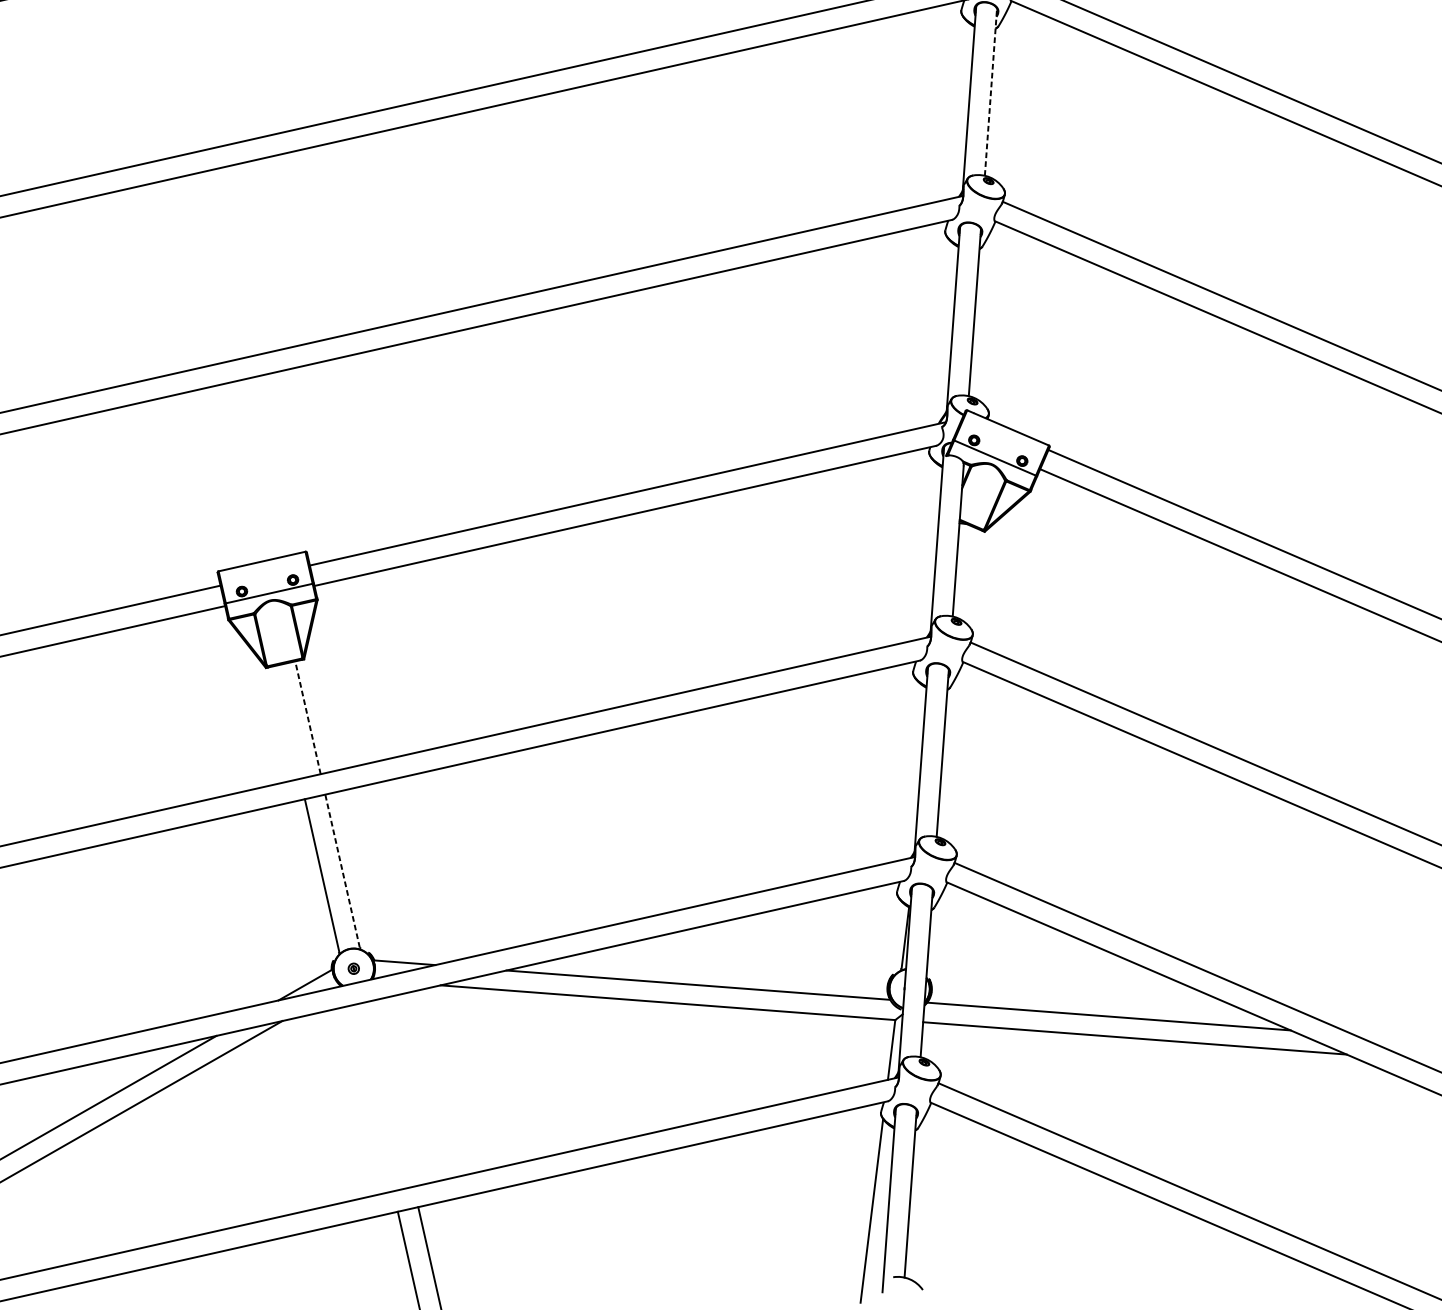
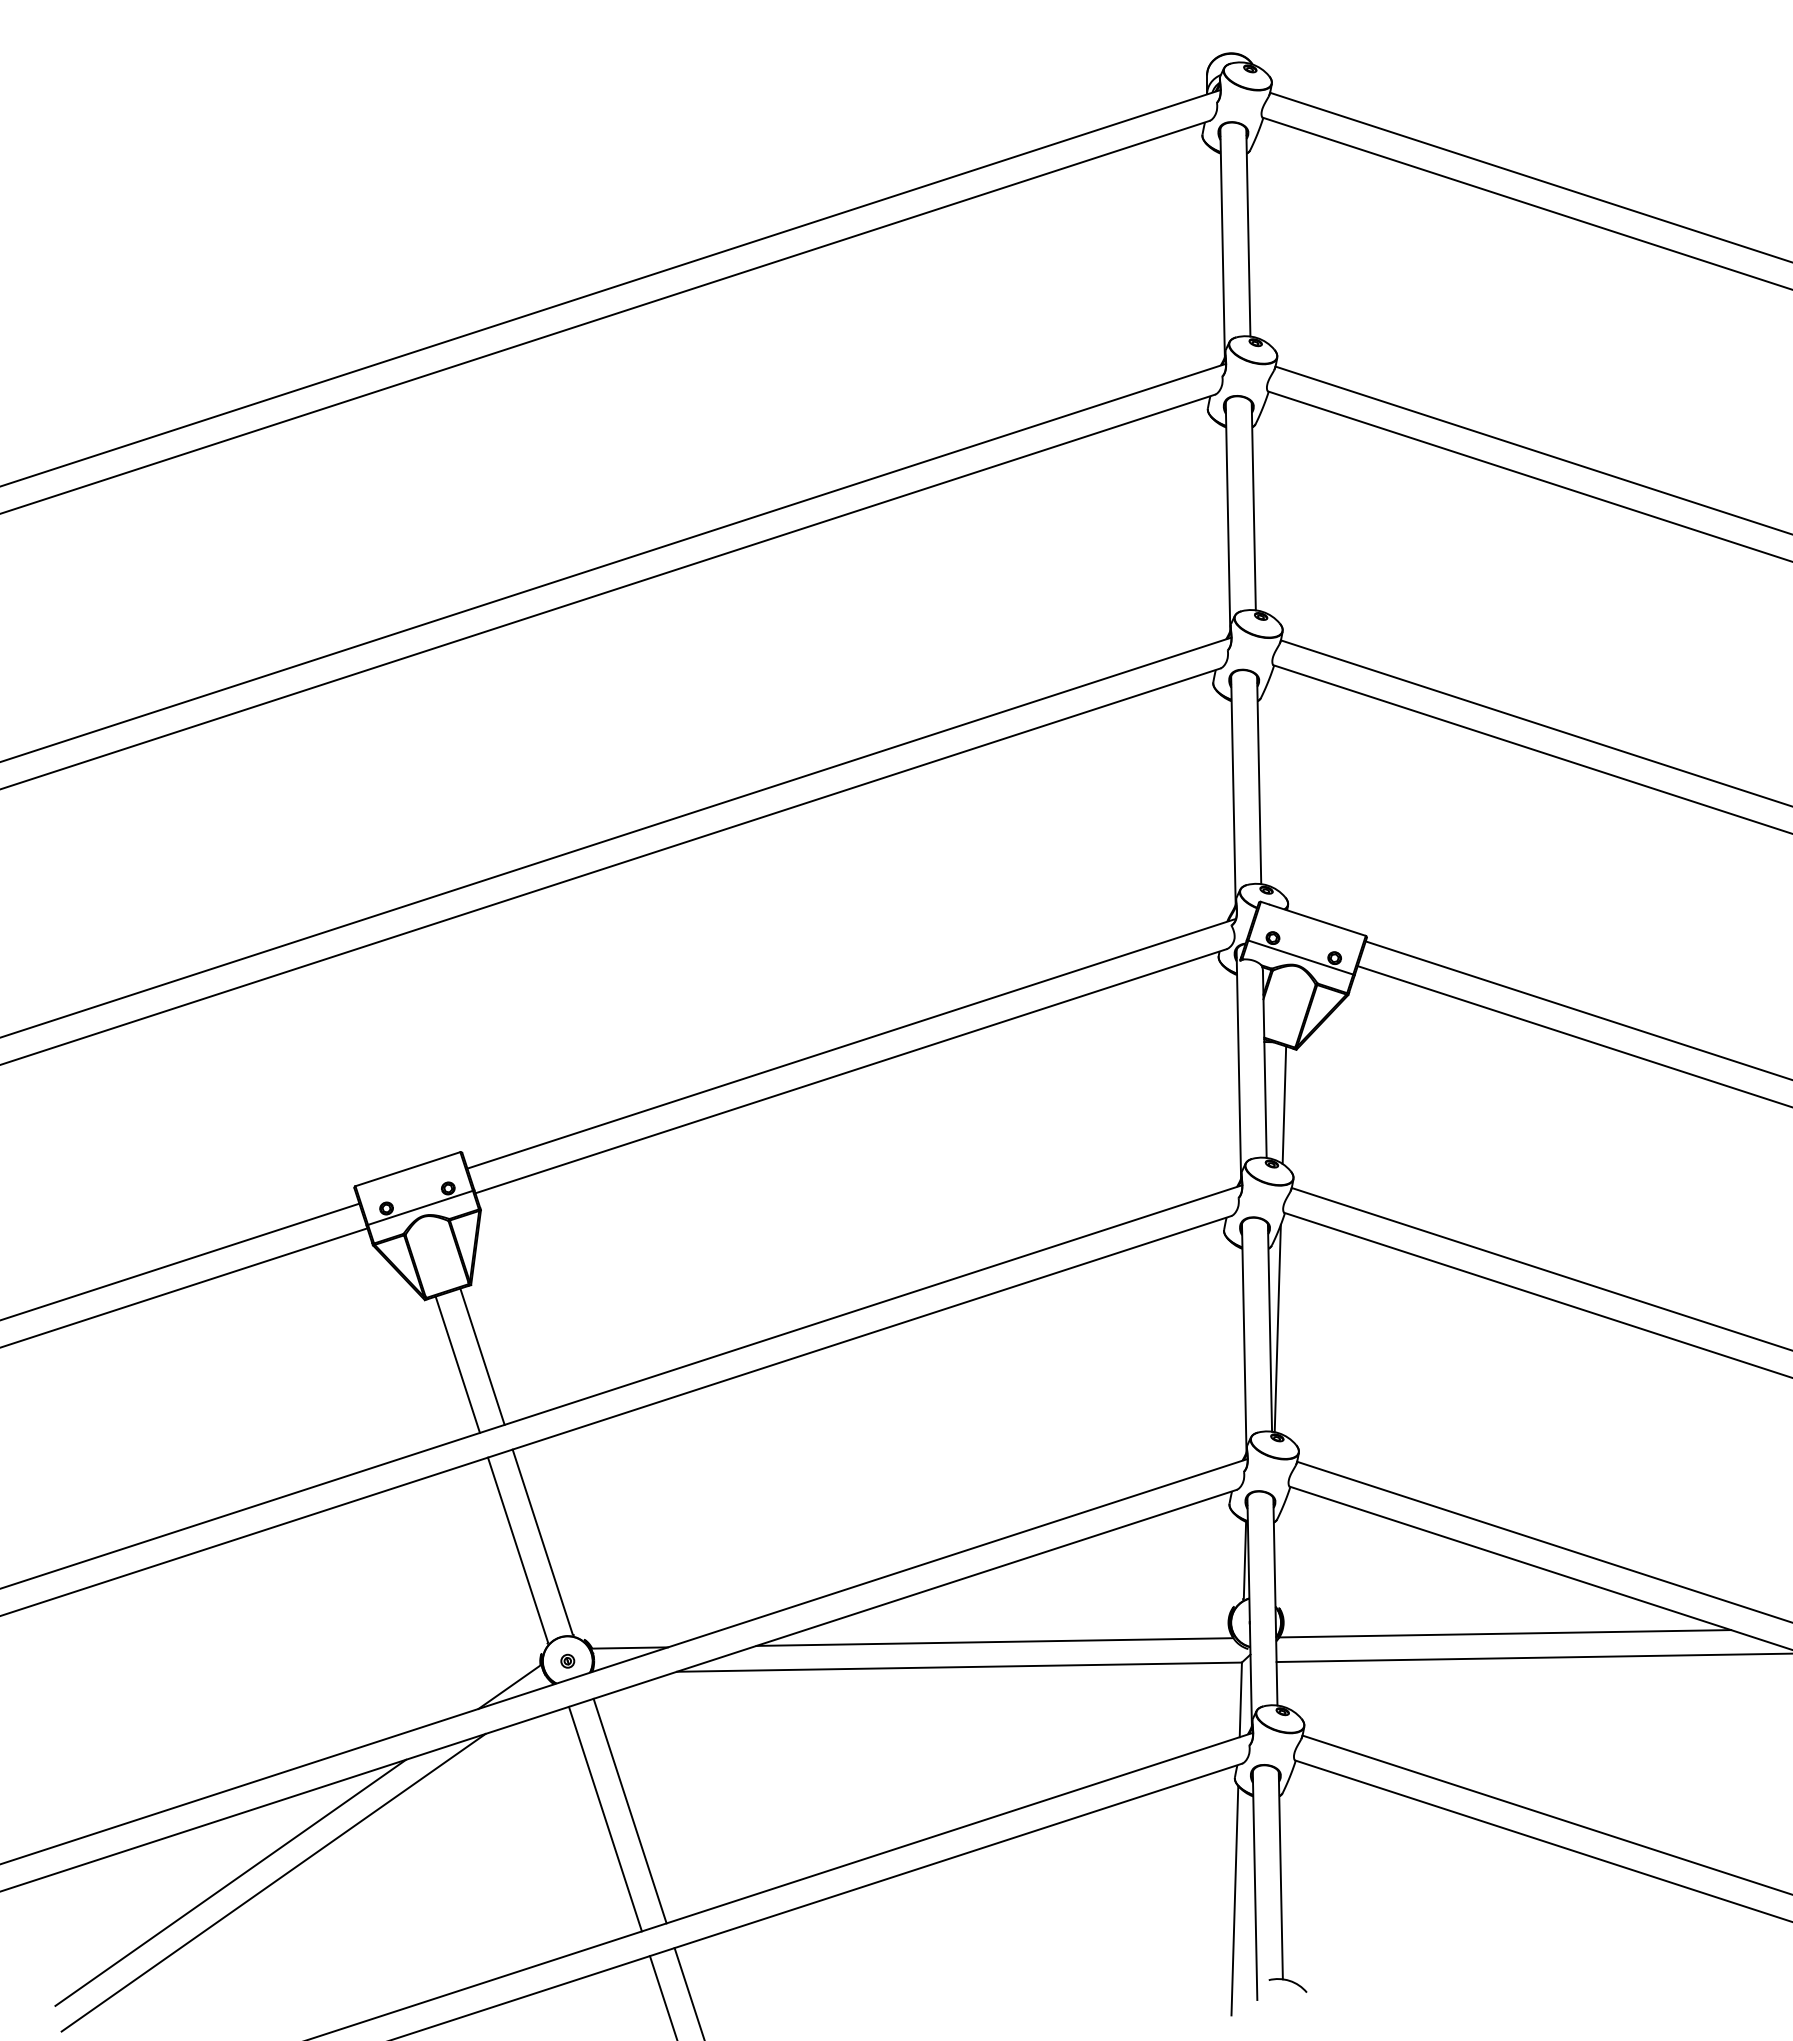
line: (990, 92) -> (1253, 506), dashed -> solid
line: (971, 574) -> (1284, 1104), added
line: (308, 717) -> (482, 1356), dashed -> solid
line: (287, 722) -> (457, 1364), added
line: (948, 754) -> (1277, 1328), added
line: (342, 870) -> (542, 1541), dashed -> solid
line: (392, 1093) -> (629, 1810), added
line: (371, 1097) -> (604, 1818), added

